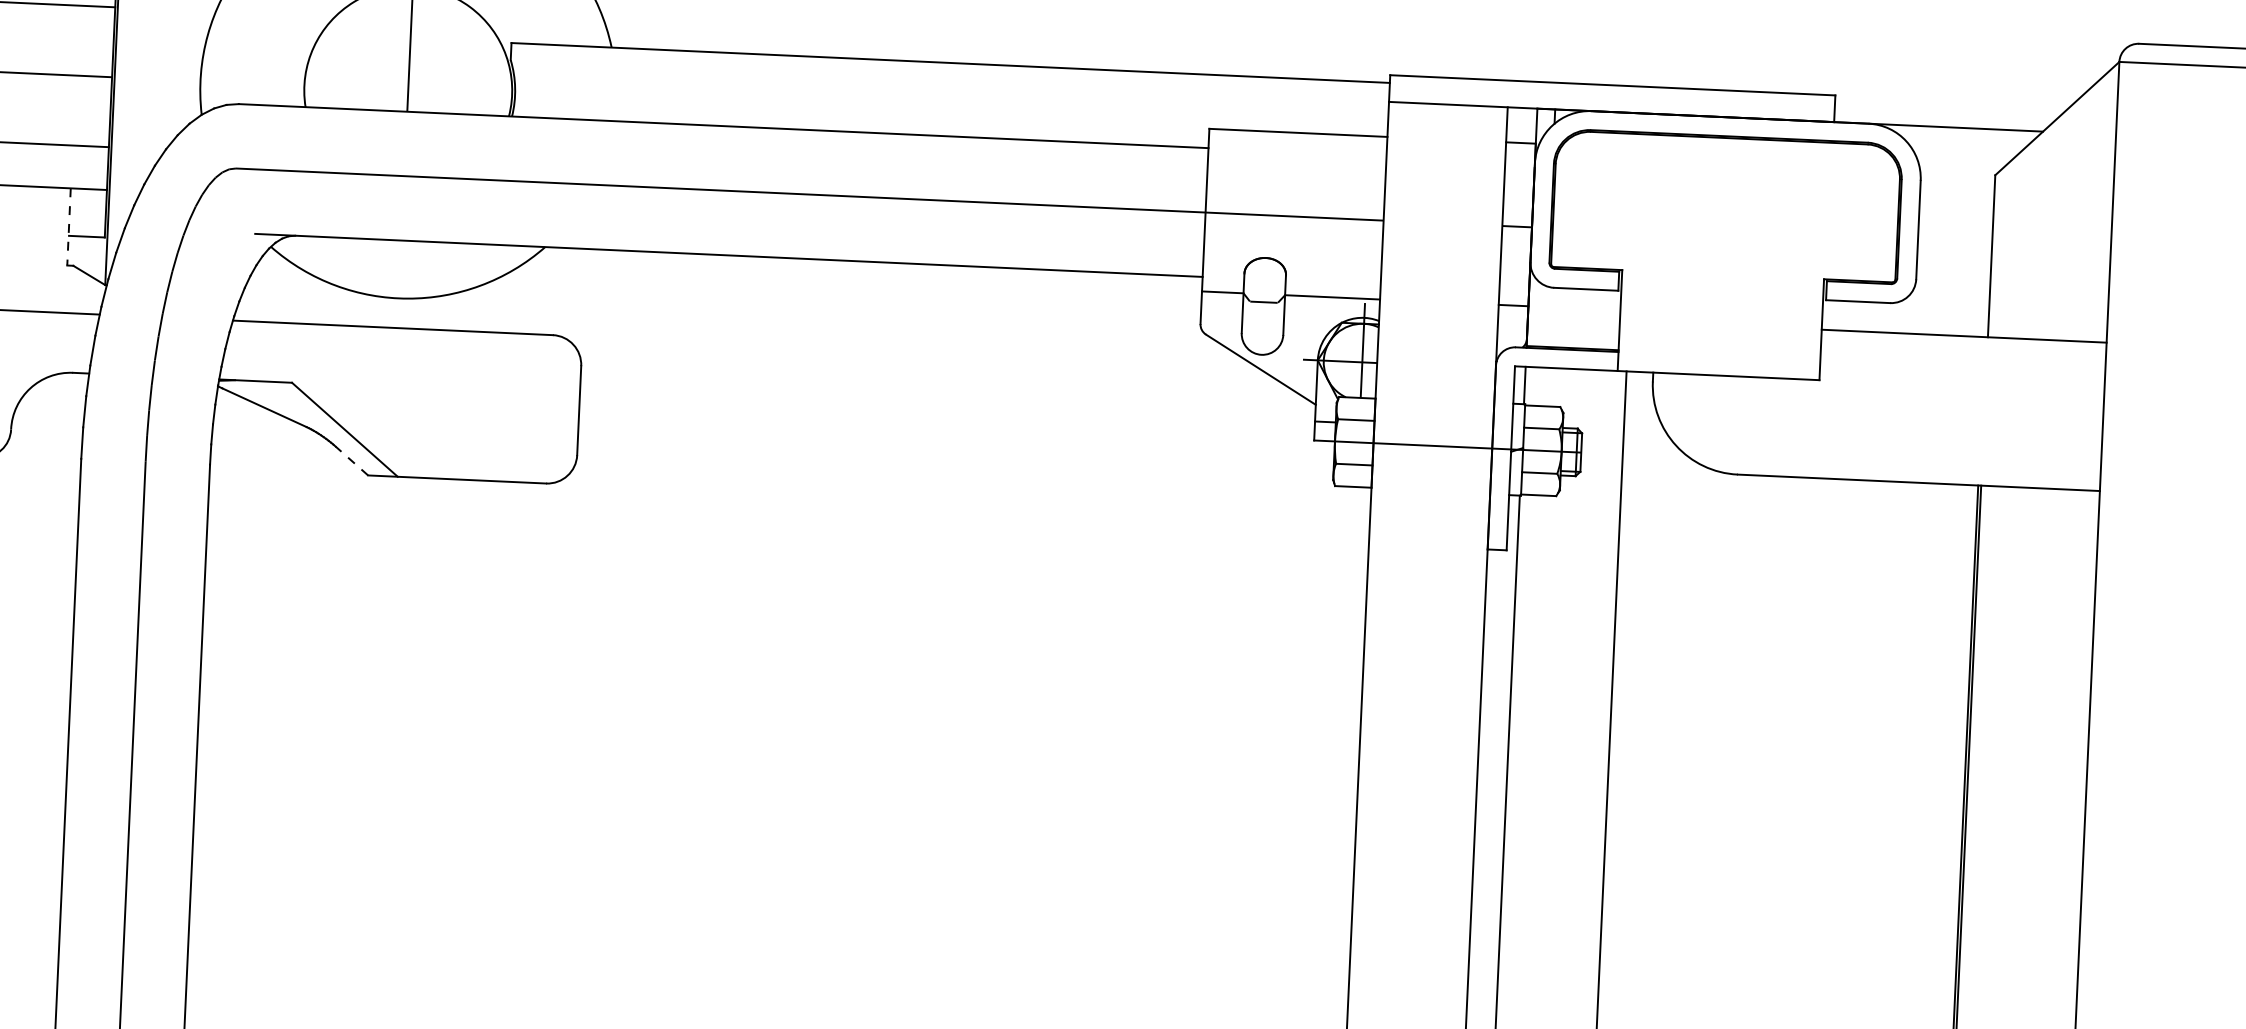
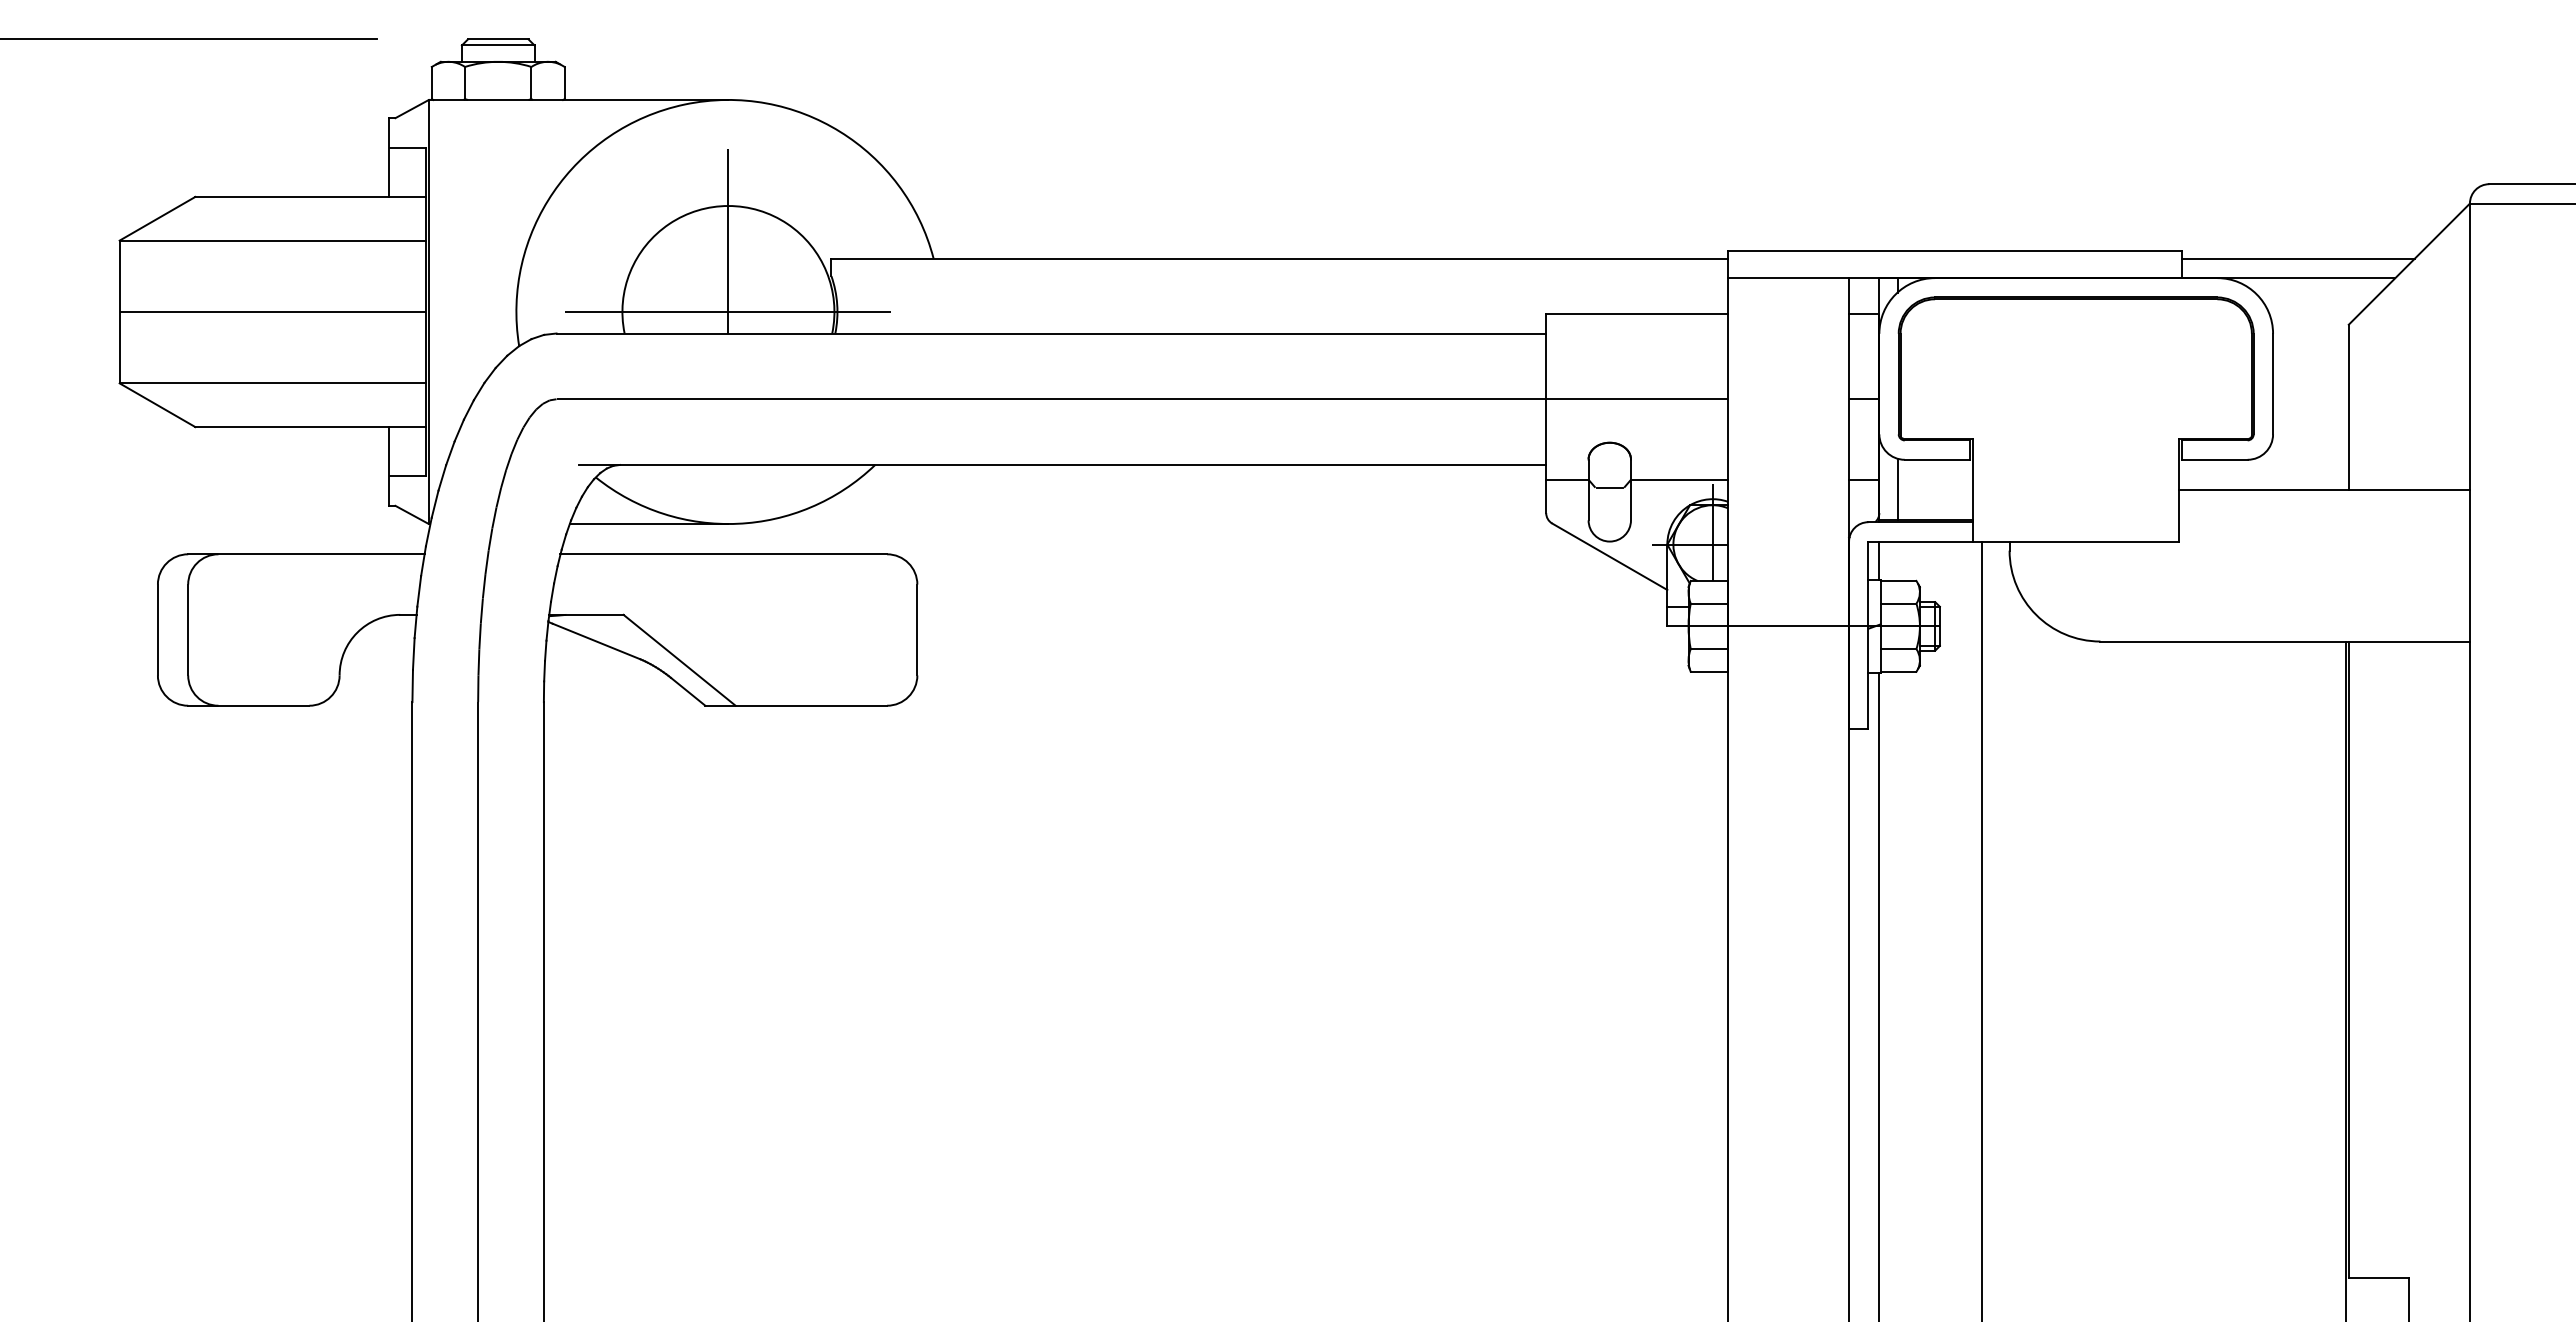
line: (408, 91) -> (728, 312), added
line: (1948, 108) -> (2298, 258), added
line: (69, 226) -> (389, 466), dashed -> solid
line: (320, 295) -> (648, 524), added
line: (1545, 316) -> (1897, 489), added
line: (351, 460) -> (687, 691), dashed -> solid

